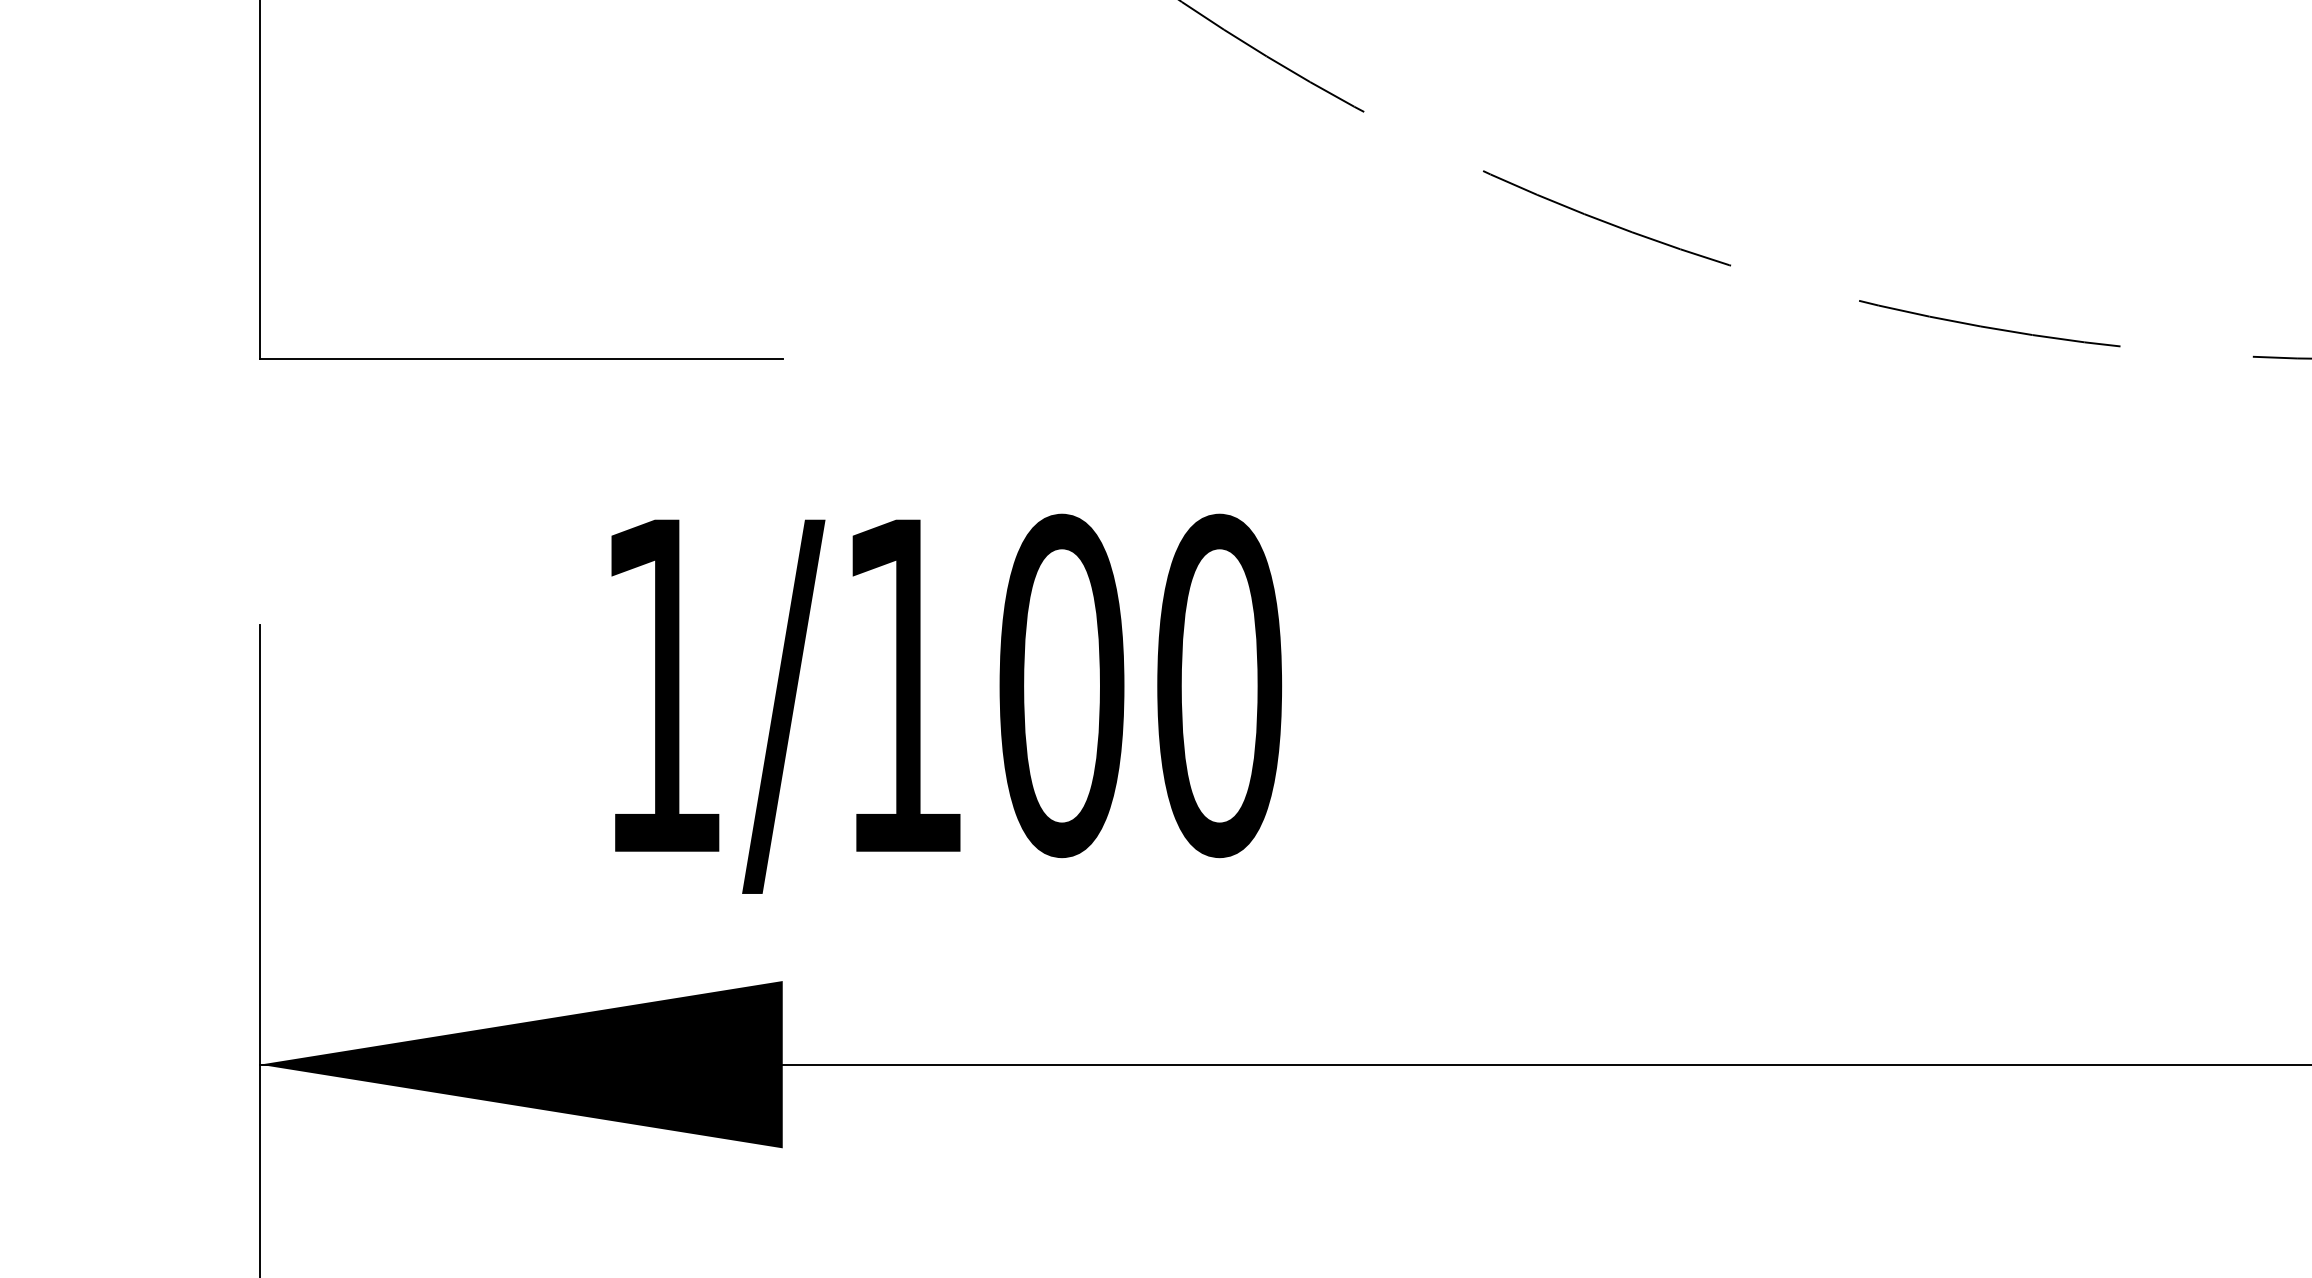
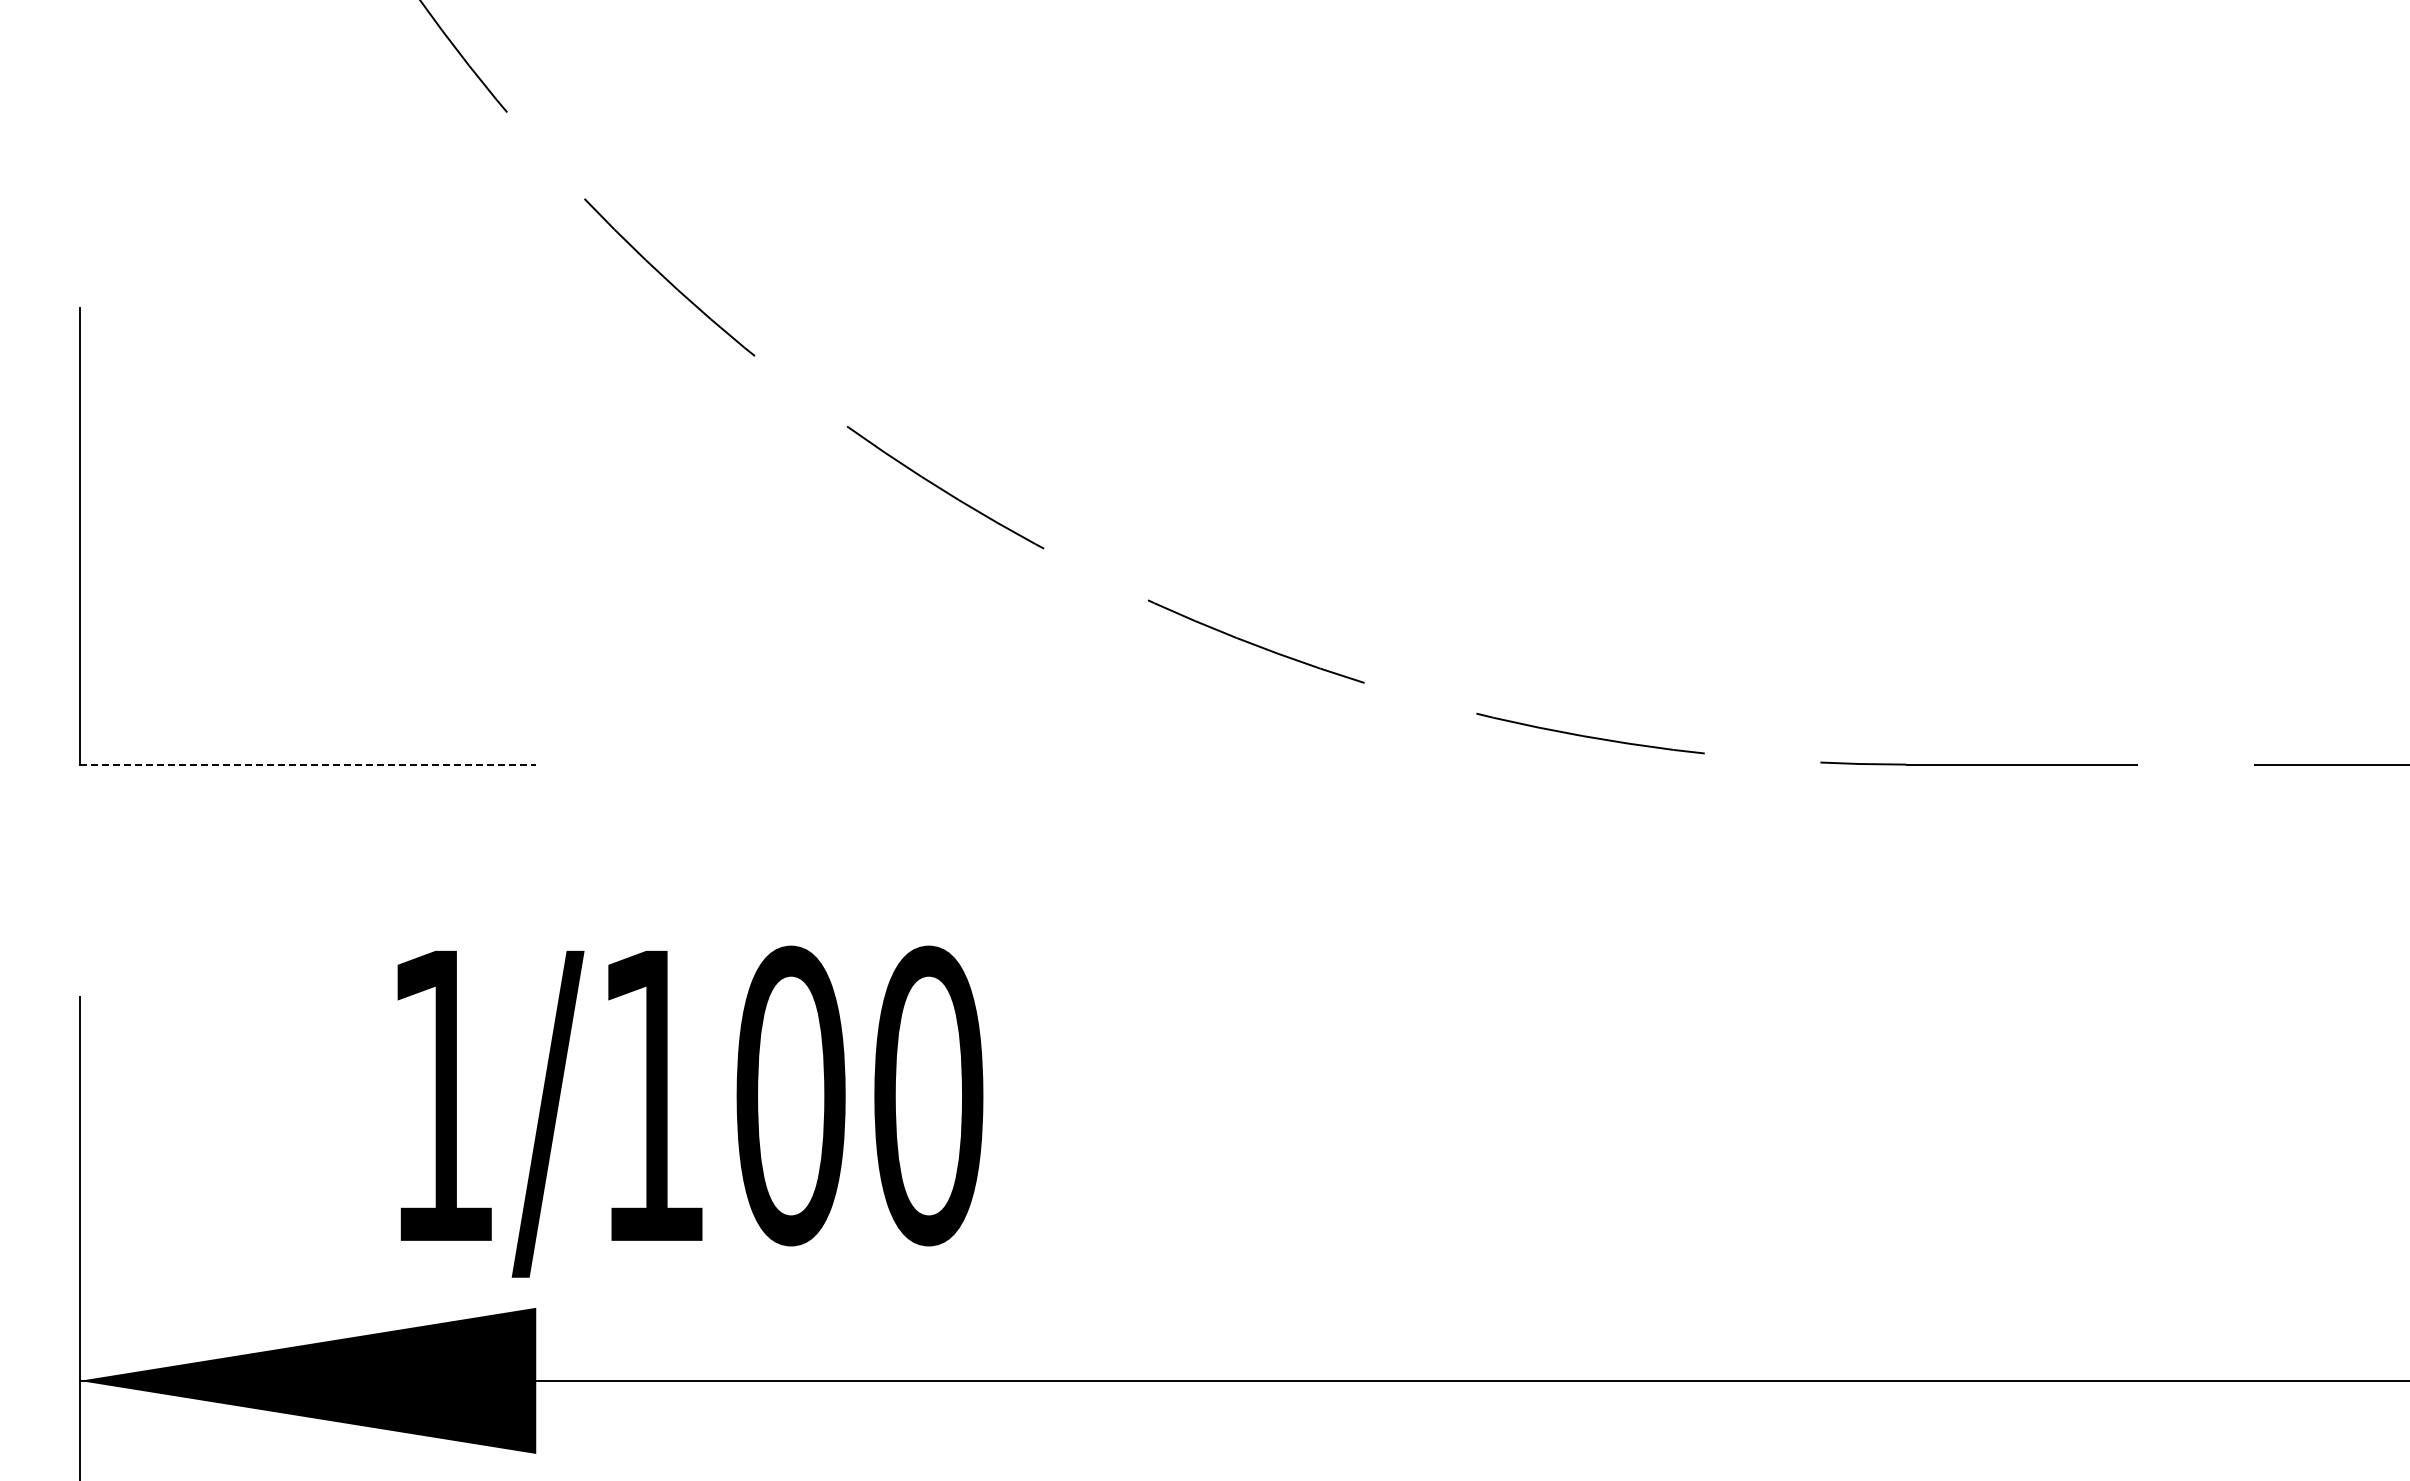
line: (522, 359) -> (308, 764), solid -> dashed
text: (946, 703) -> (690, 1111), moved

